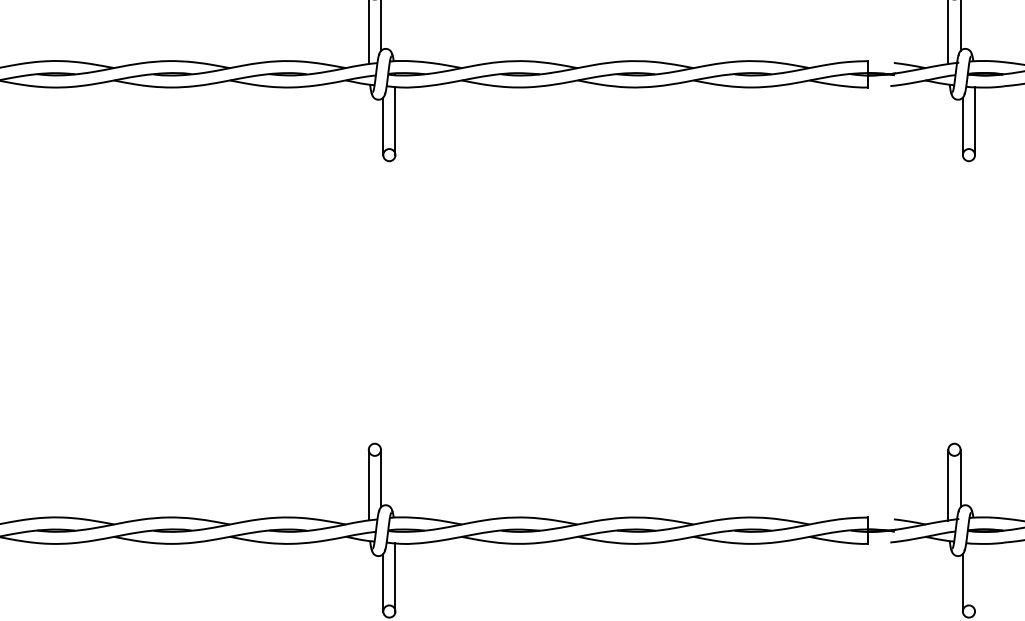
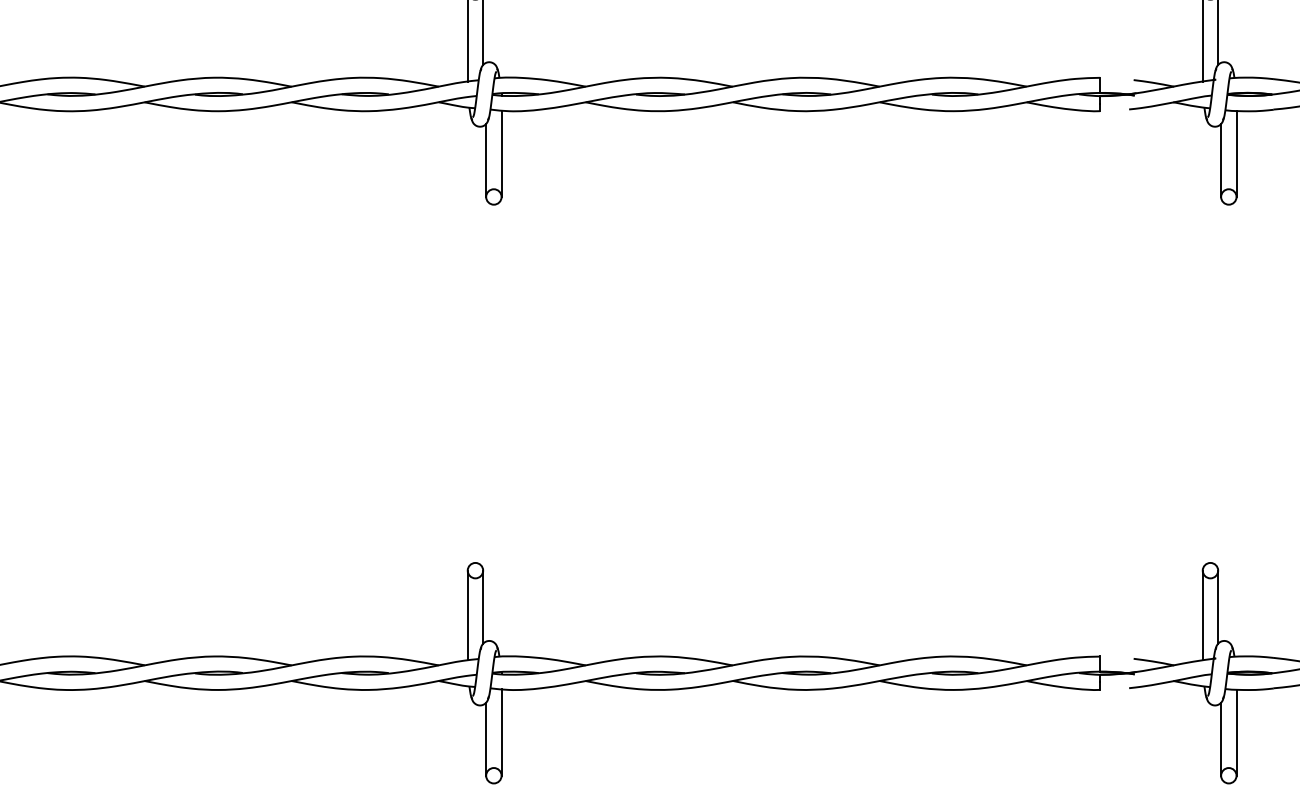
line: (975, 577) -> (1237, 732), added

